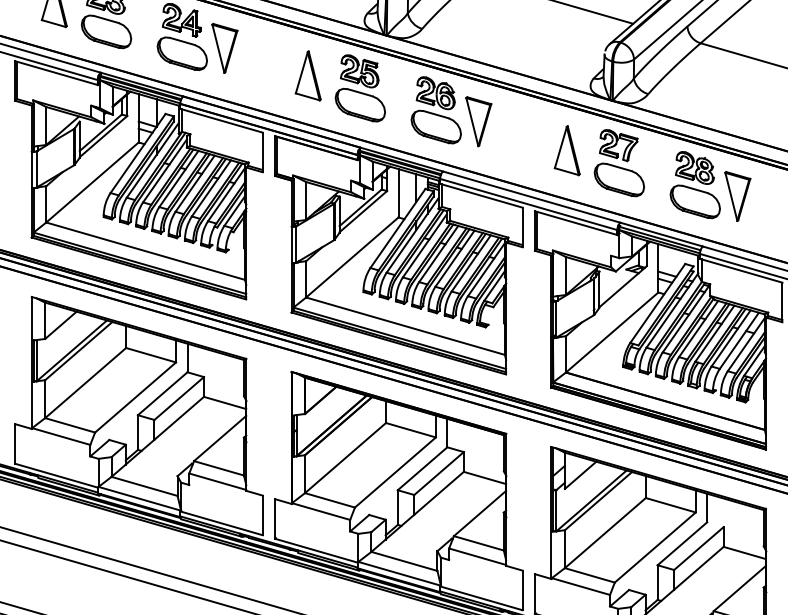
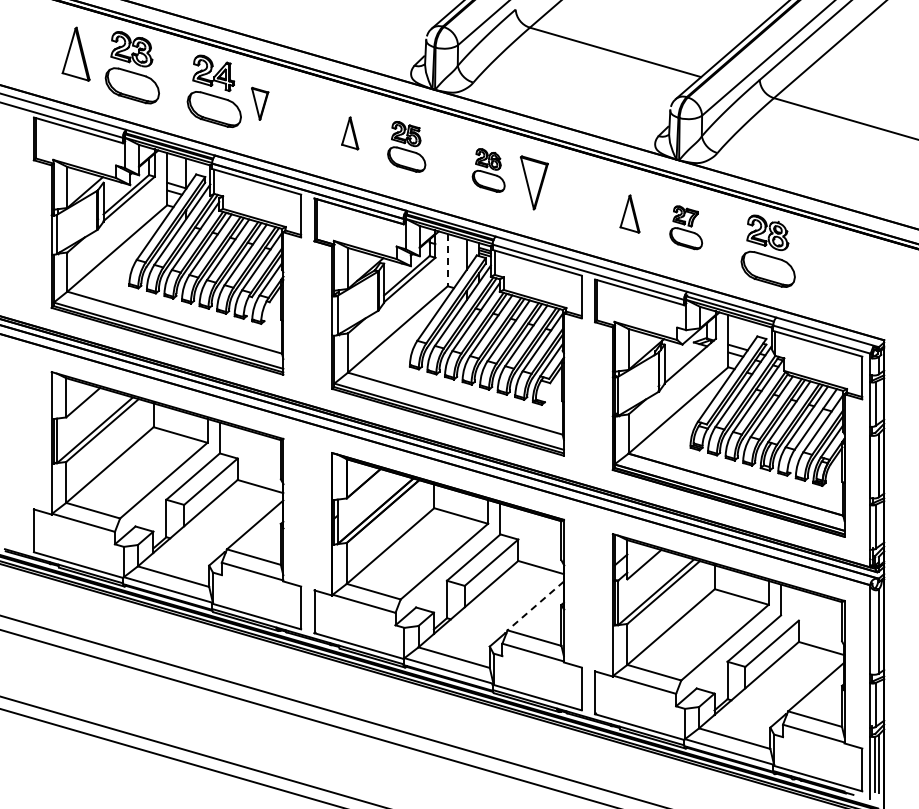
part: (224, 48) -> (259, 103), size x0.6
part: (307, 76) -> (349, 133), size x0.6
part: (360, 88) -> (406, 146), size x0.7
part: (436, 110) -> (488, 170), size x0.6
part: (566, 150) -> (629, 213), size x0.7
part: (618, 163) -> (685, 227), size x0.6
line: (398, 193) -> (447, 260), solid -> dashed
part: (737, 196) -> (813, 263), removed
line: (479, 514) -> (535, 606), solid -> dashed

